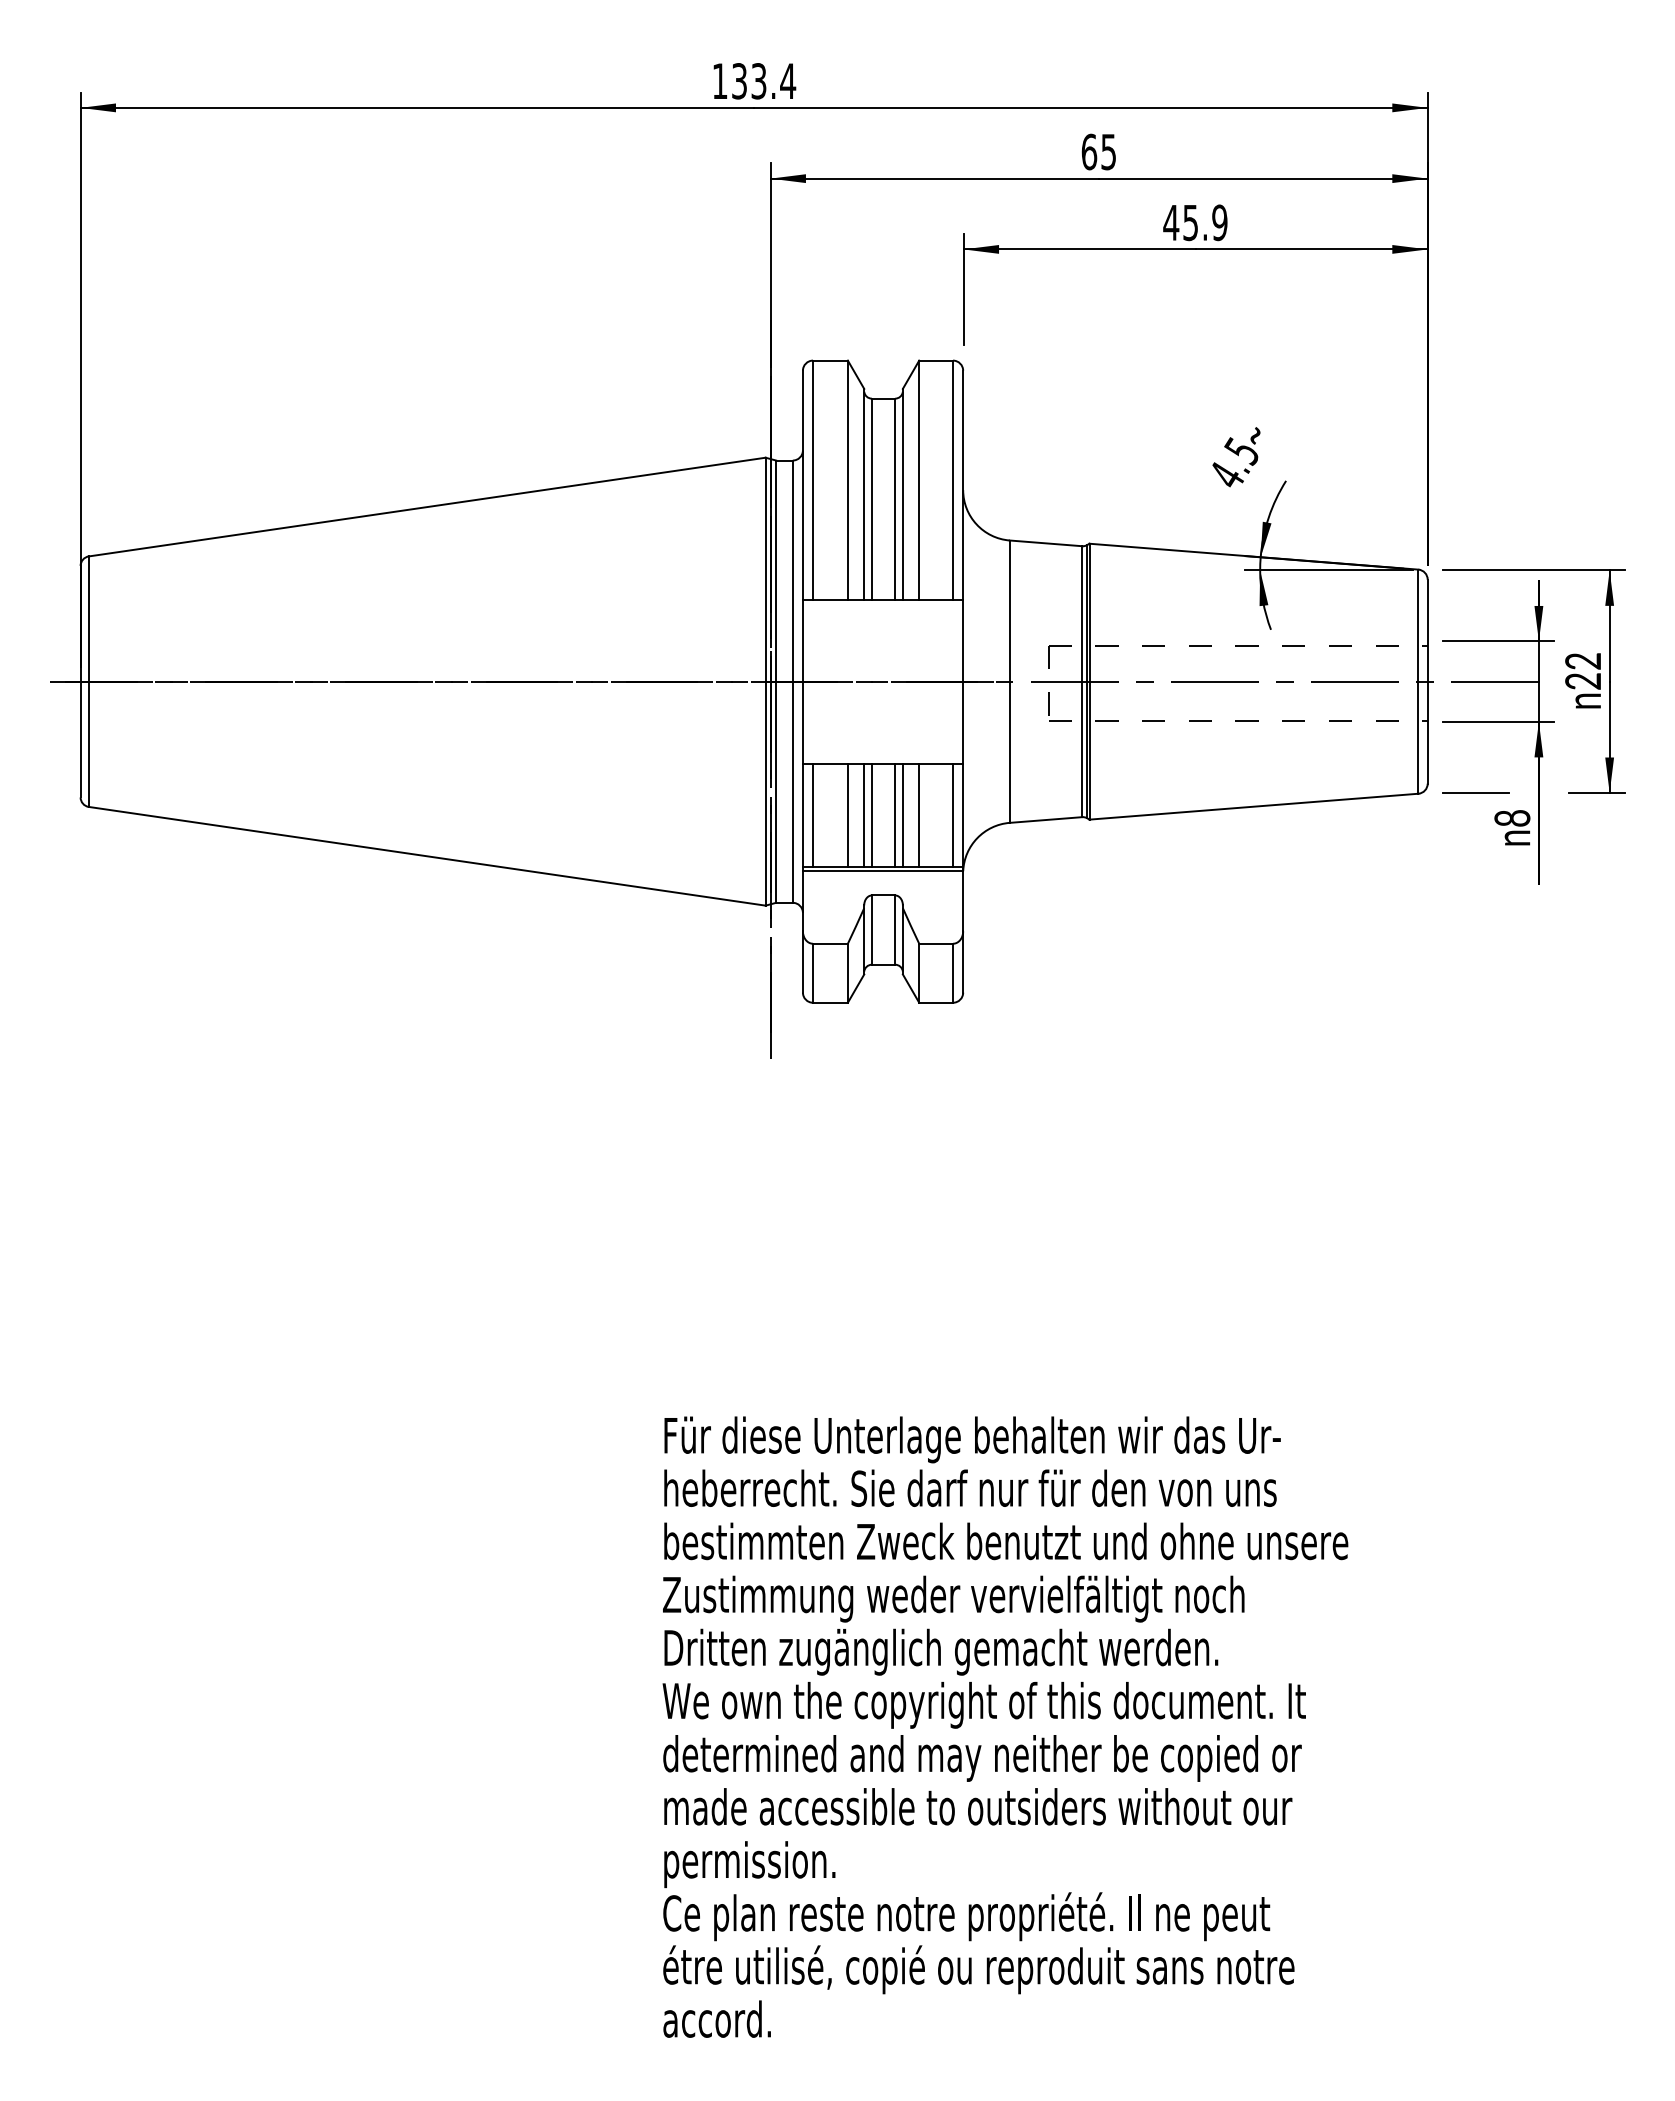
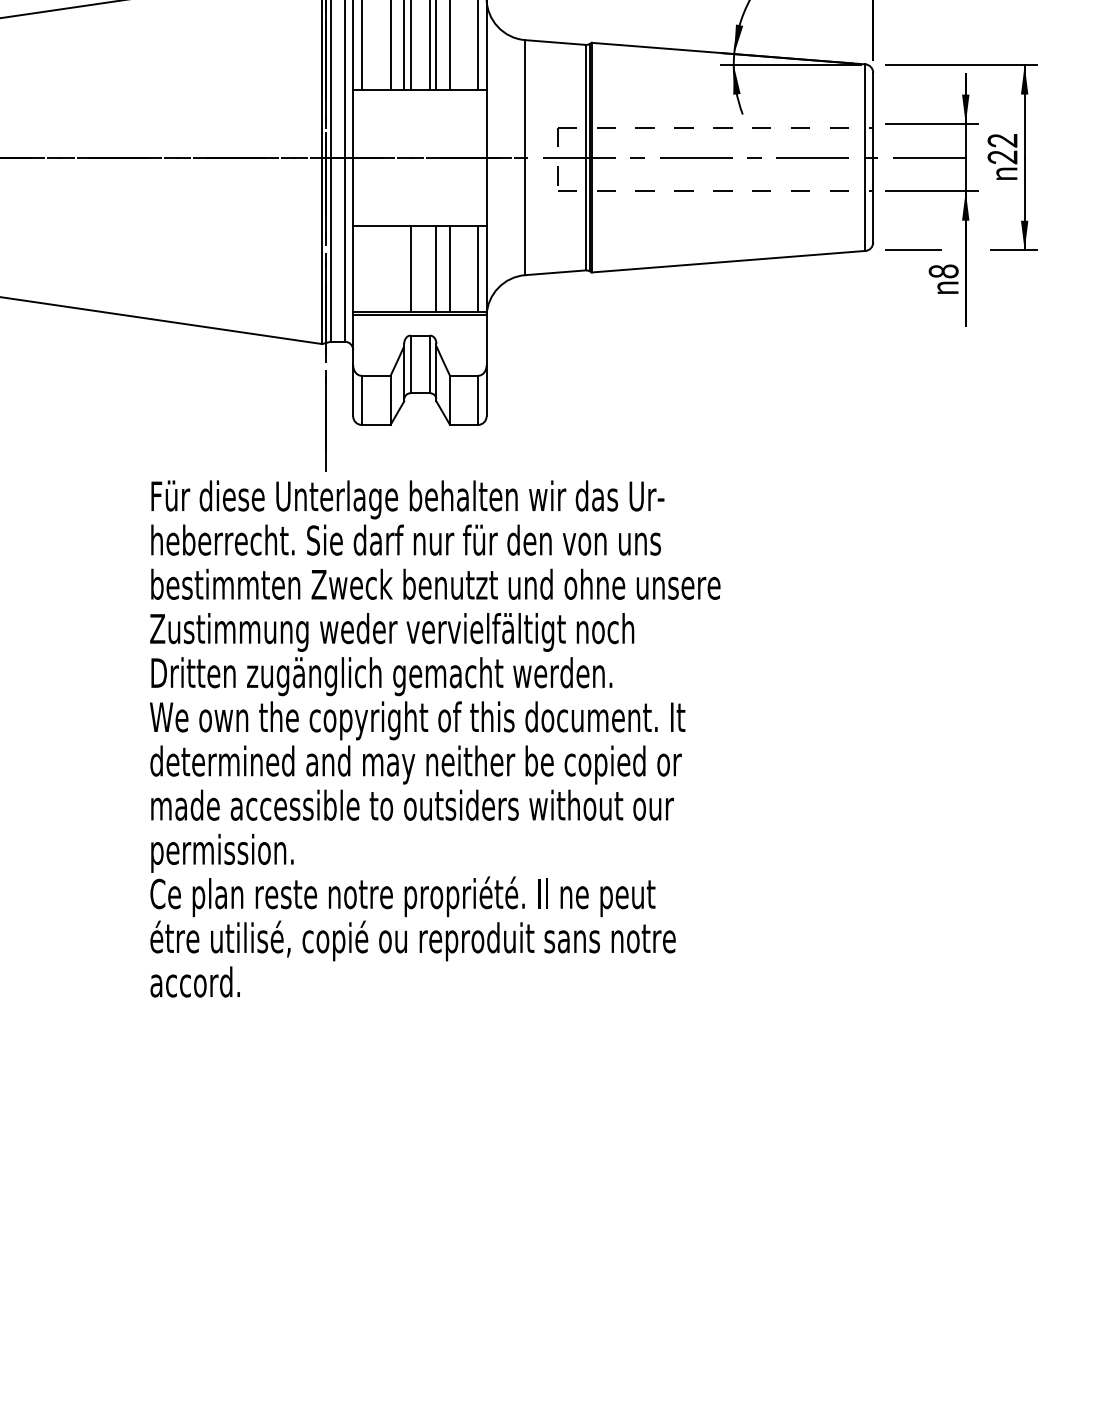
line: (813, 815) -> (362, 269), removed
line: (847, 815) -> (390, 269), removed
line: (864, 815) -> (404, 269), removed
line: (895, 815) -> (430, 269), removed
text: (1005, 1726) -> (435, 738), moved

